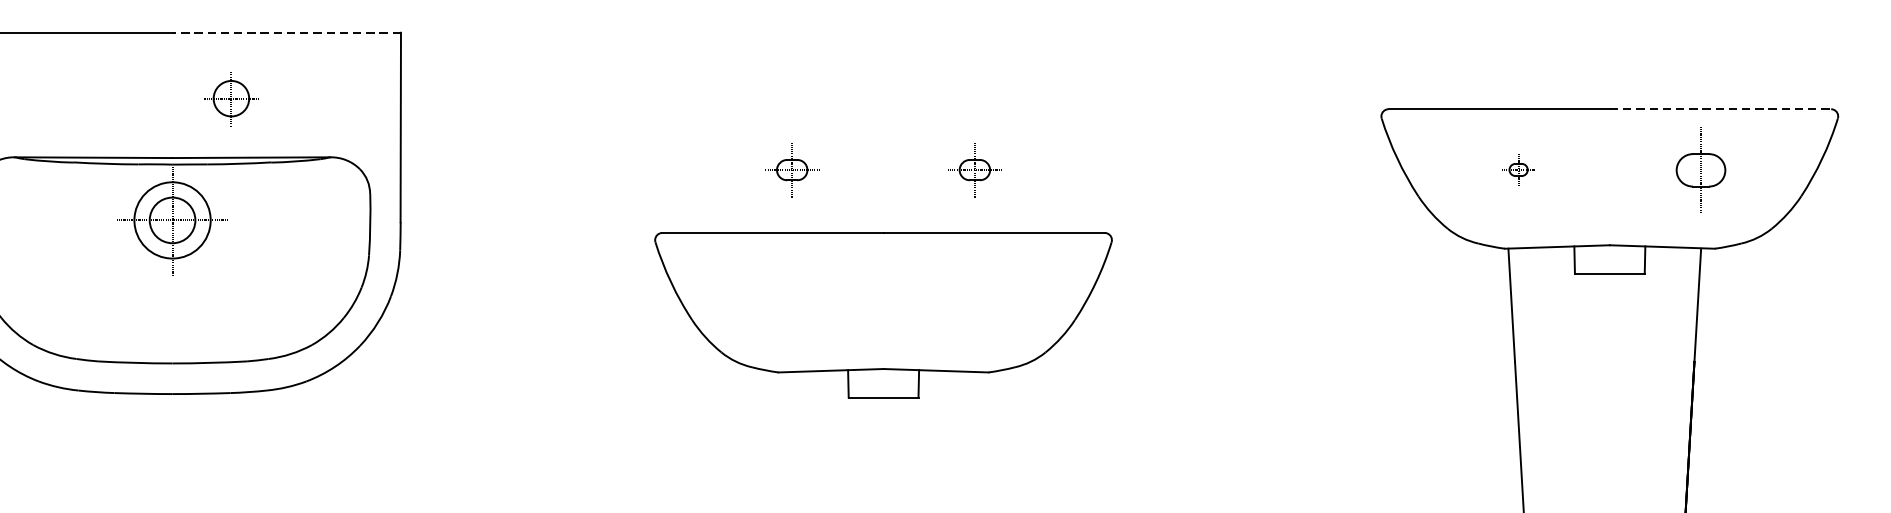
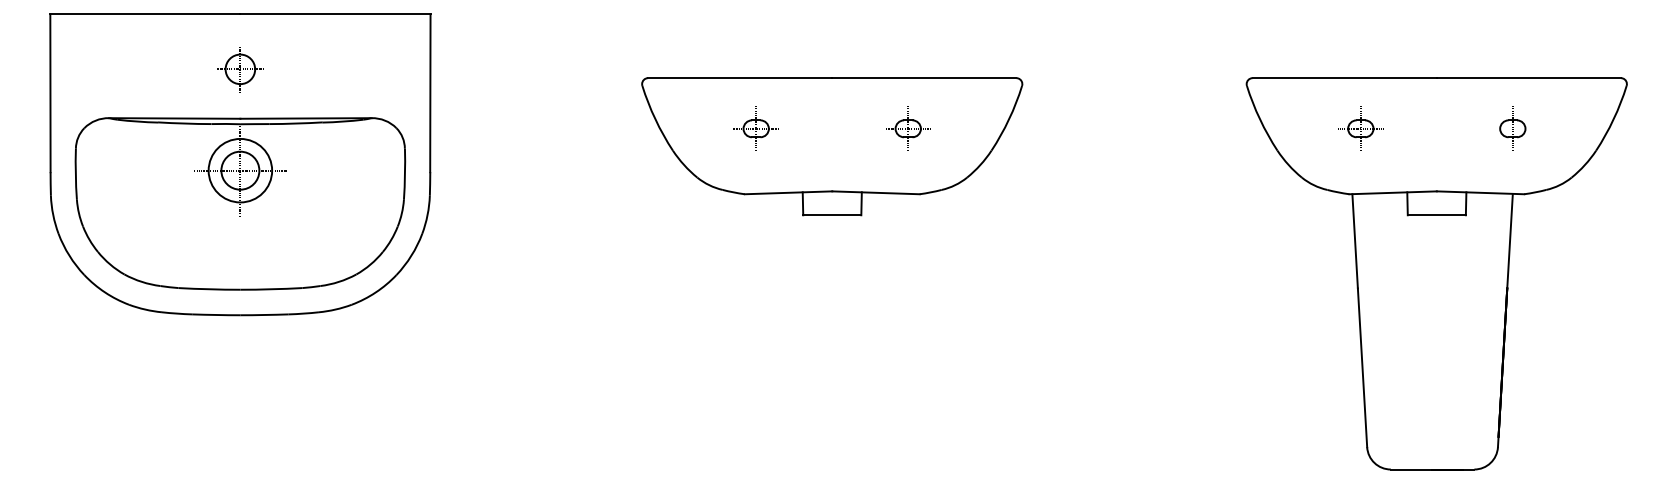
line: (285, 32) -> (334, 14), dashed -> solid
part: (231, 98) -> (240, 69), moved
line: (1721, 109) -> (1529, 78), dashed -> solid
part: (1518, 169) -> (1360, 128), size x1.67
part: (1700, 169) -> (1512, 128), size x0.62
part: (883, 315) -> (832, 146), moved

